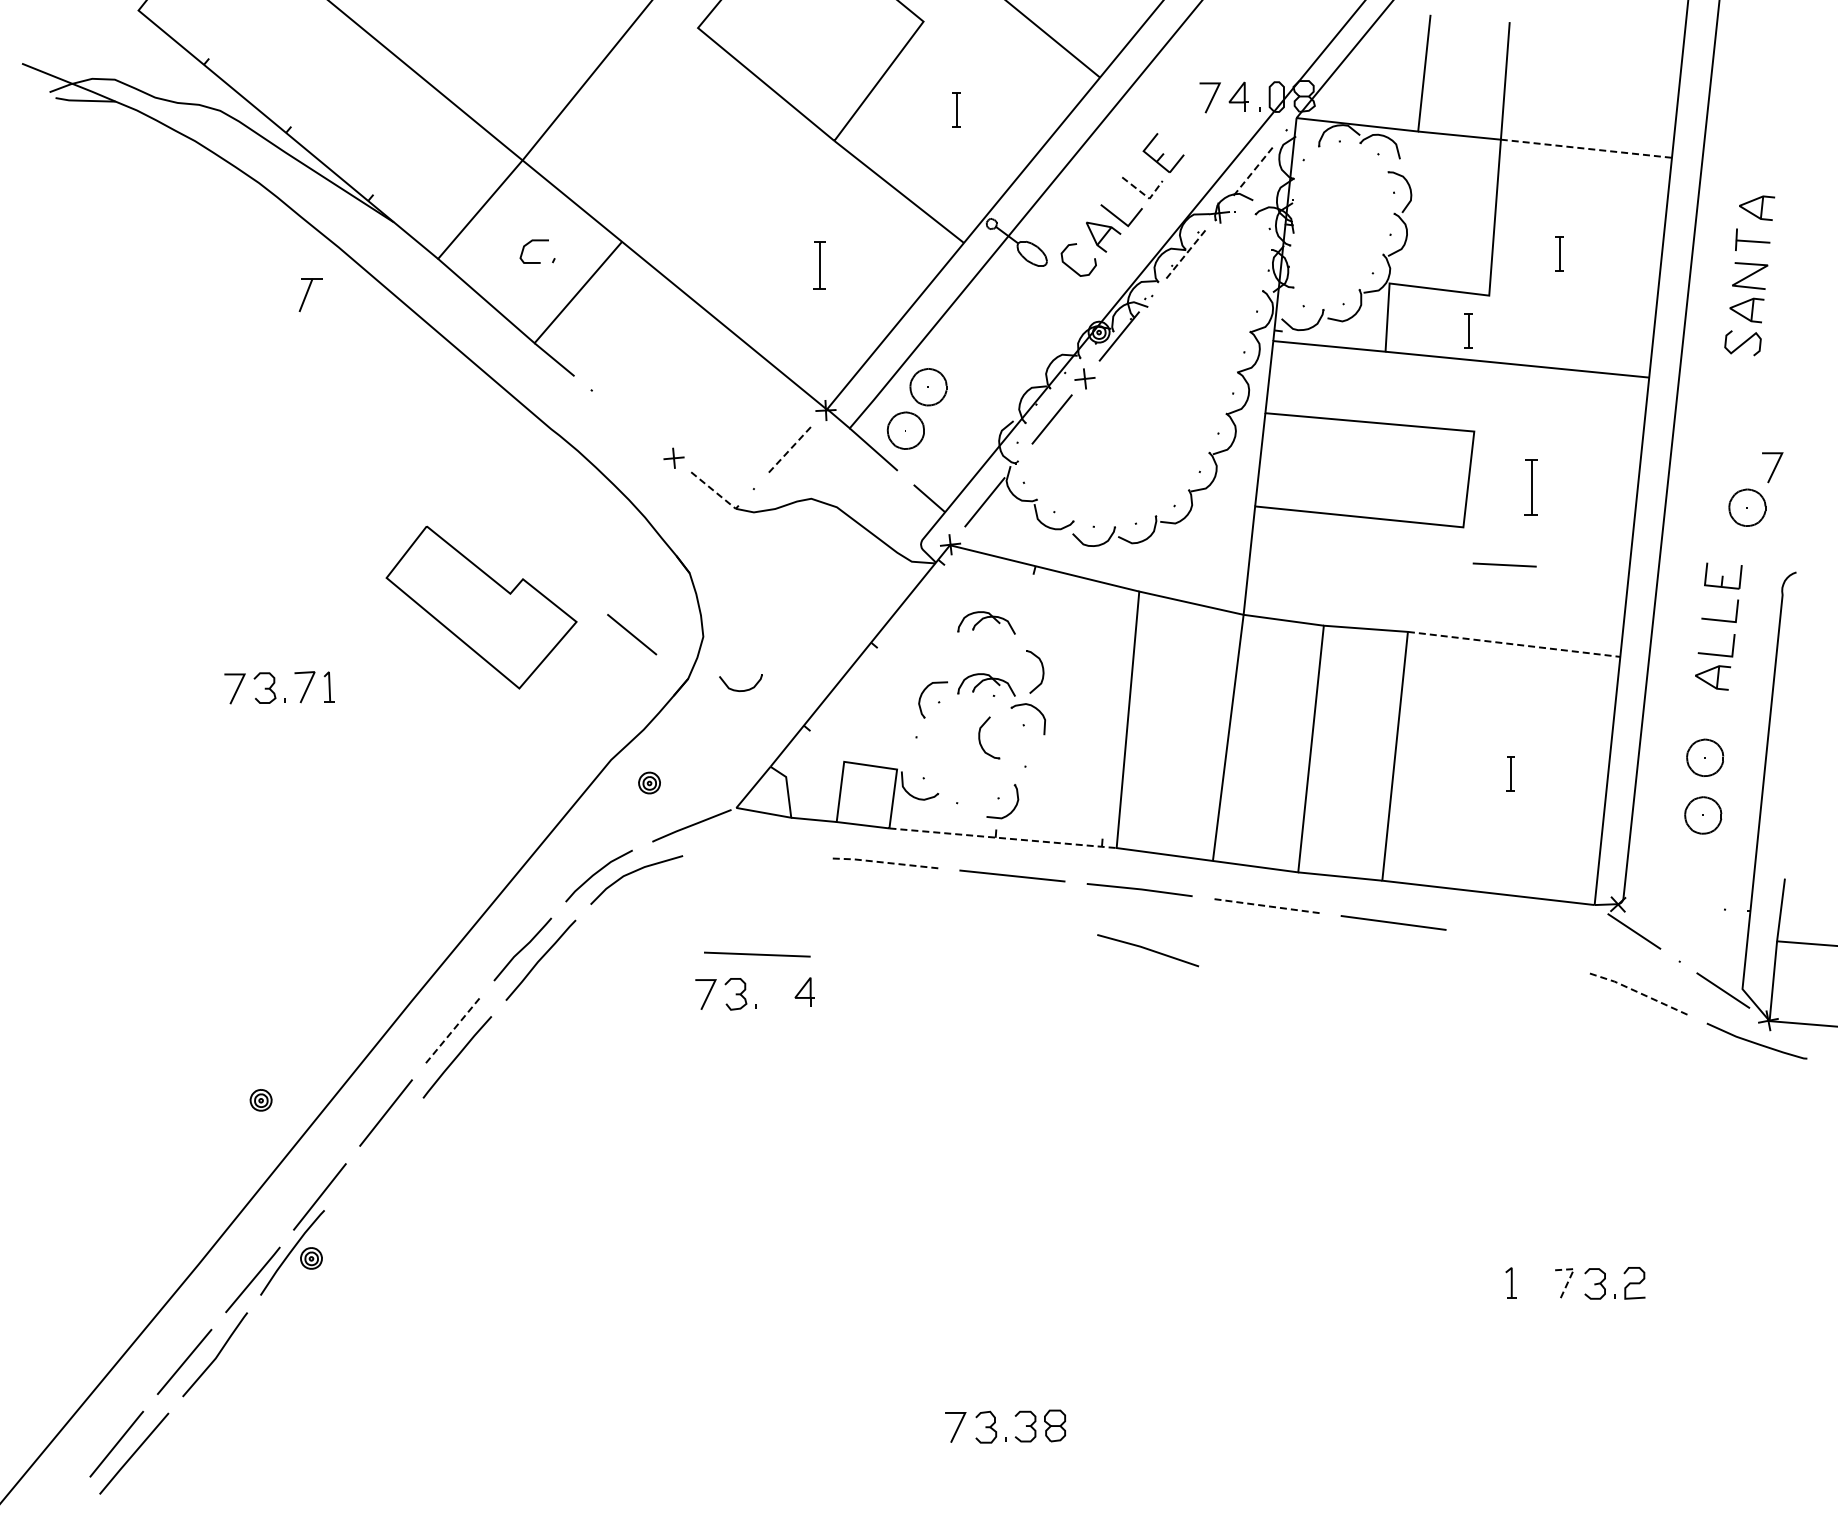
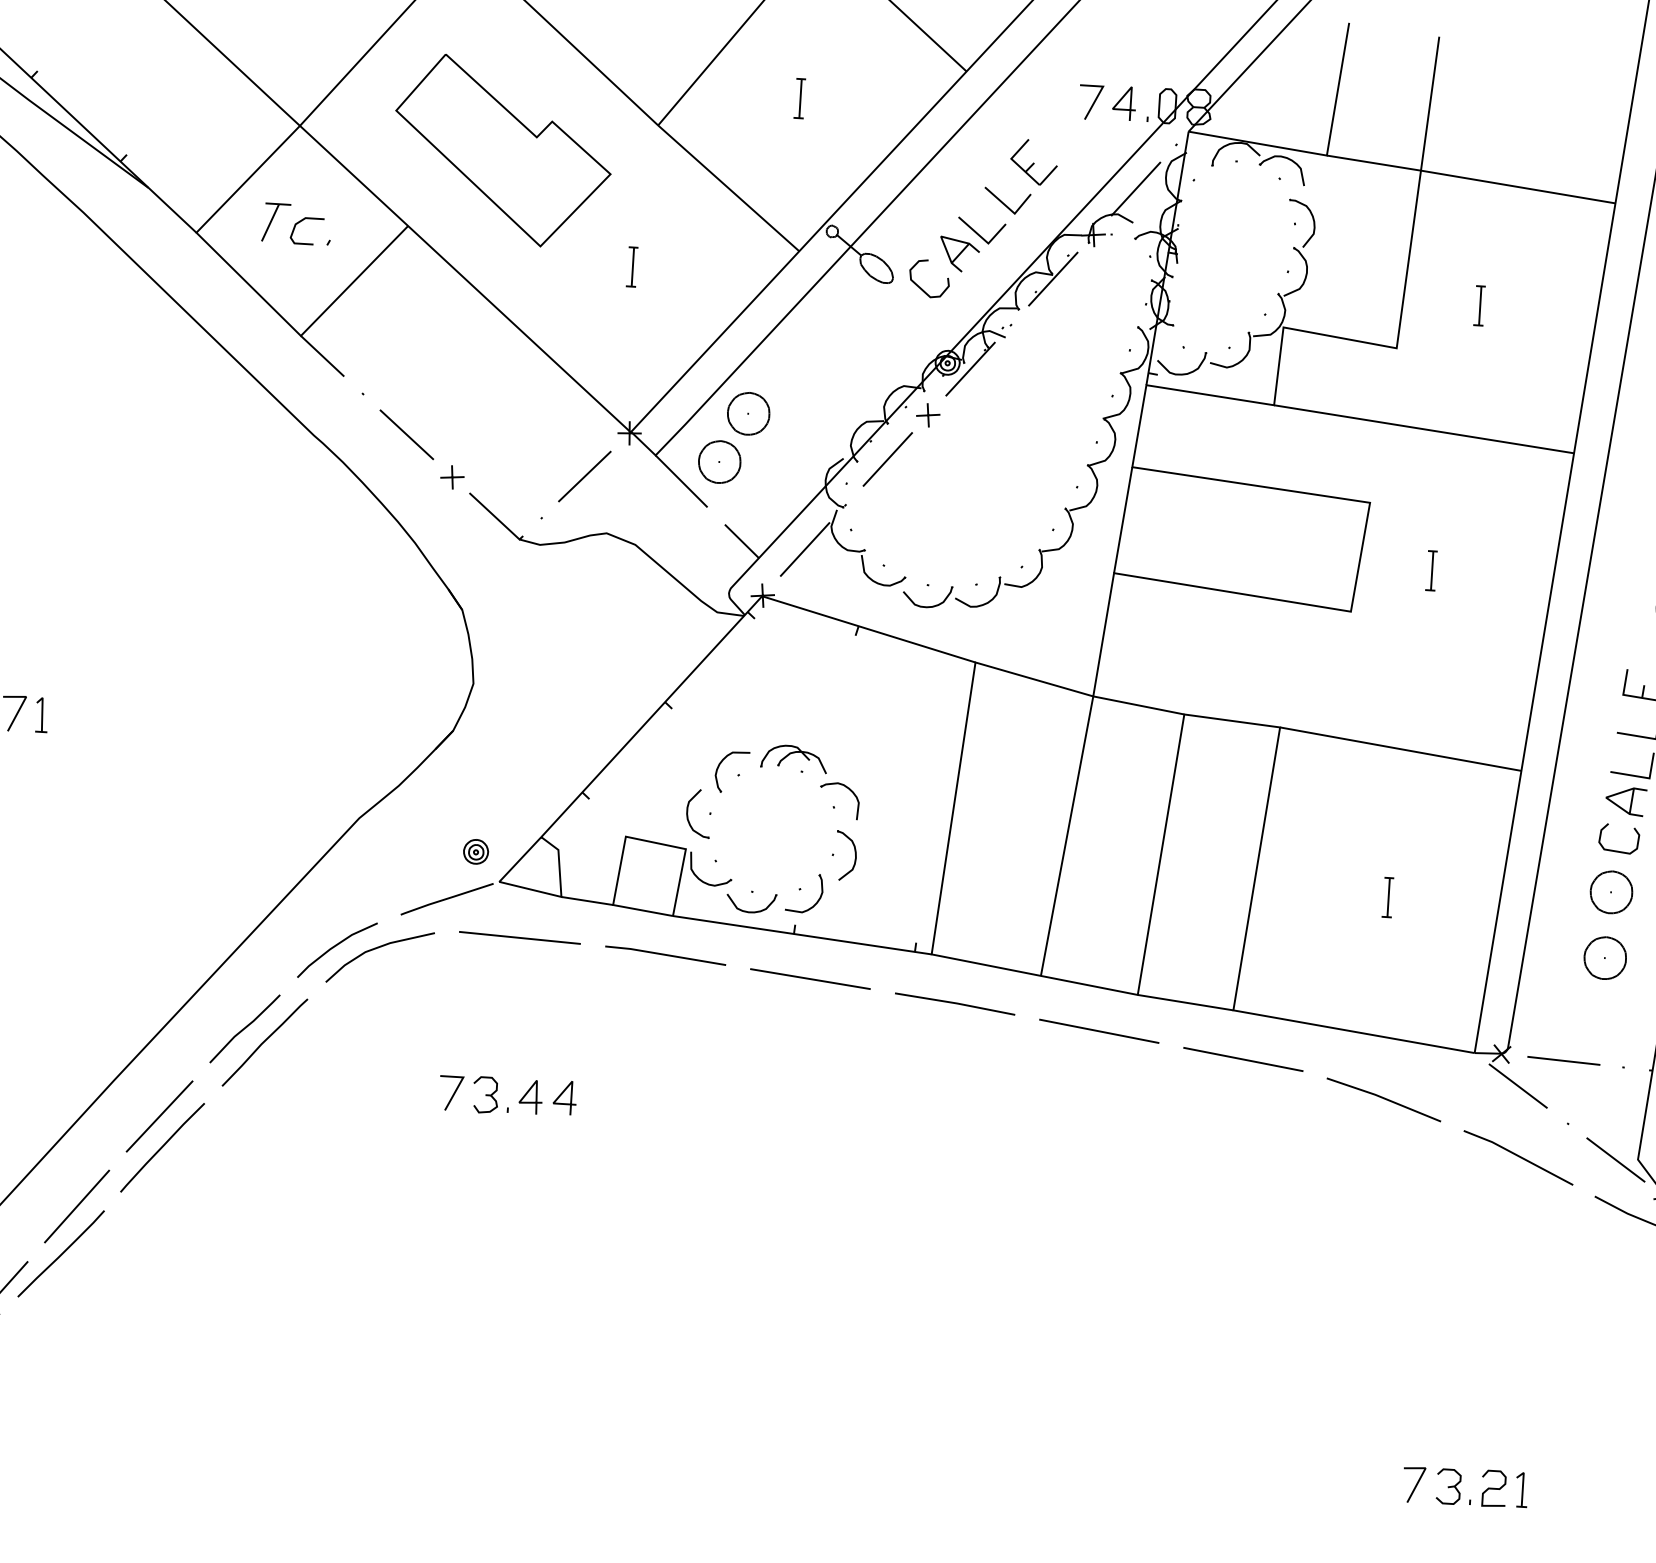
line: (1585, 148) -> (1517, 186), dashed -> solid
line: (1253, 171) -> (1135, 189), dashed -> solid
line: (1145, 195) -> (1010, 209), dashed -> solid
line: (1186, 253) -> (1053, 278), dashed -> solid
part: (819, 265) -> (632, 266), size x0.71
part: (310, 295) -> (275, 223), moved
part: (1468, 330) -> (1370, 386), removed
line: (789, 450) -> (585, 476), dashed -> solid
part: (1531, 487) -> (1431, 570), size x0.62
line: (715, 491) -> (497, 518), dashed -> solid
line: (1504, 564) -> (1563, 1060), moved
part: (481, 607) -> (502, 151), moved
part: (986, 622) -> (798, 687), removed
line: (632, 634) -> (407, 434), moved
line: (1514, 644) -> (1401, 749), dashed -> solid
part: (1042, 671) -> (854, 856), moved
part: (740, 690) -> (750, 911), moved
curve: (1705, 720) -> (1614, 849), added
part: (980, 737) -> (688, 812), moved
part: (649, 782) -> (476, 851), moved
line: (1003, 838) -> (802, 935), dashed -> solid
line: (883, 862) -> (663, 954), dashed -> solid
line: (1266, 906) -> (1099, 1031), dashed -> solid
line: (1148, 950) -> (1384, 1099), moved
line: (757, 954) -> (520, 937), moved
line: (1638, 992) -> (1518, 1156), dashed -> solid
part: (774, 993) -> (529, 1096), added
line: (453, 1030) -> (160, 1116), dashed -> solid
curve: (374, 1154) -> (60, 1253), added
line: (1571, 1275) -> (1422, 1475), dashed -> solid
part: (1510, 1282) -> (1521, 1489), moved

